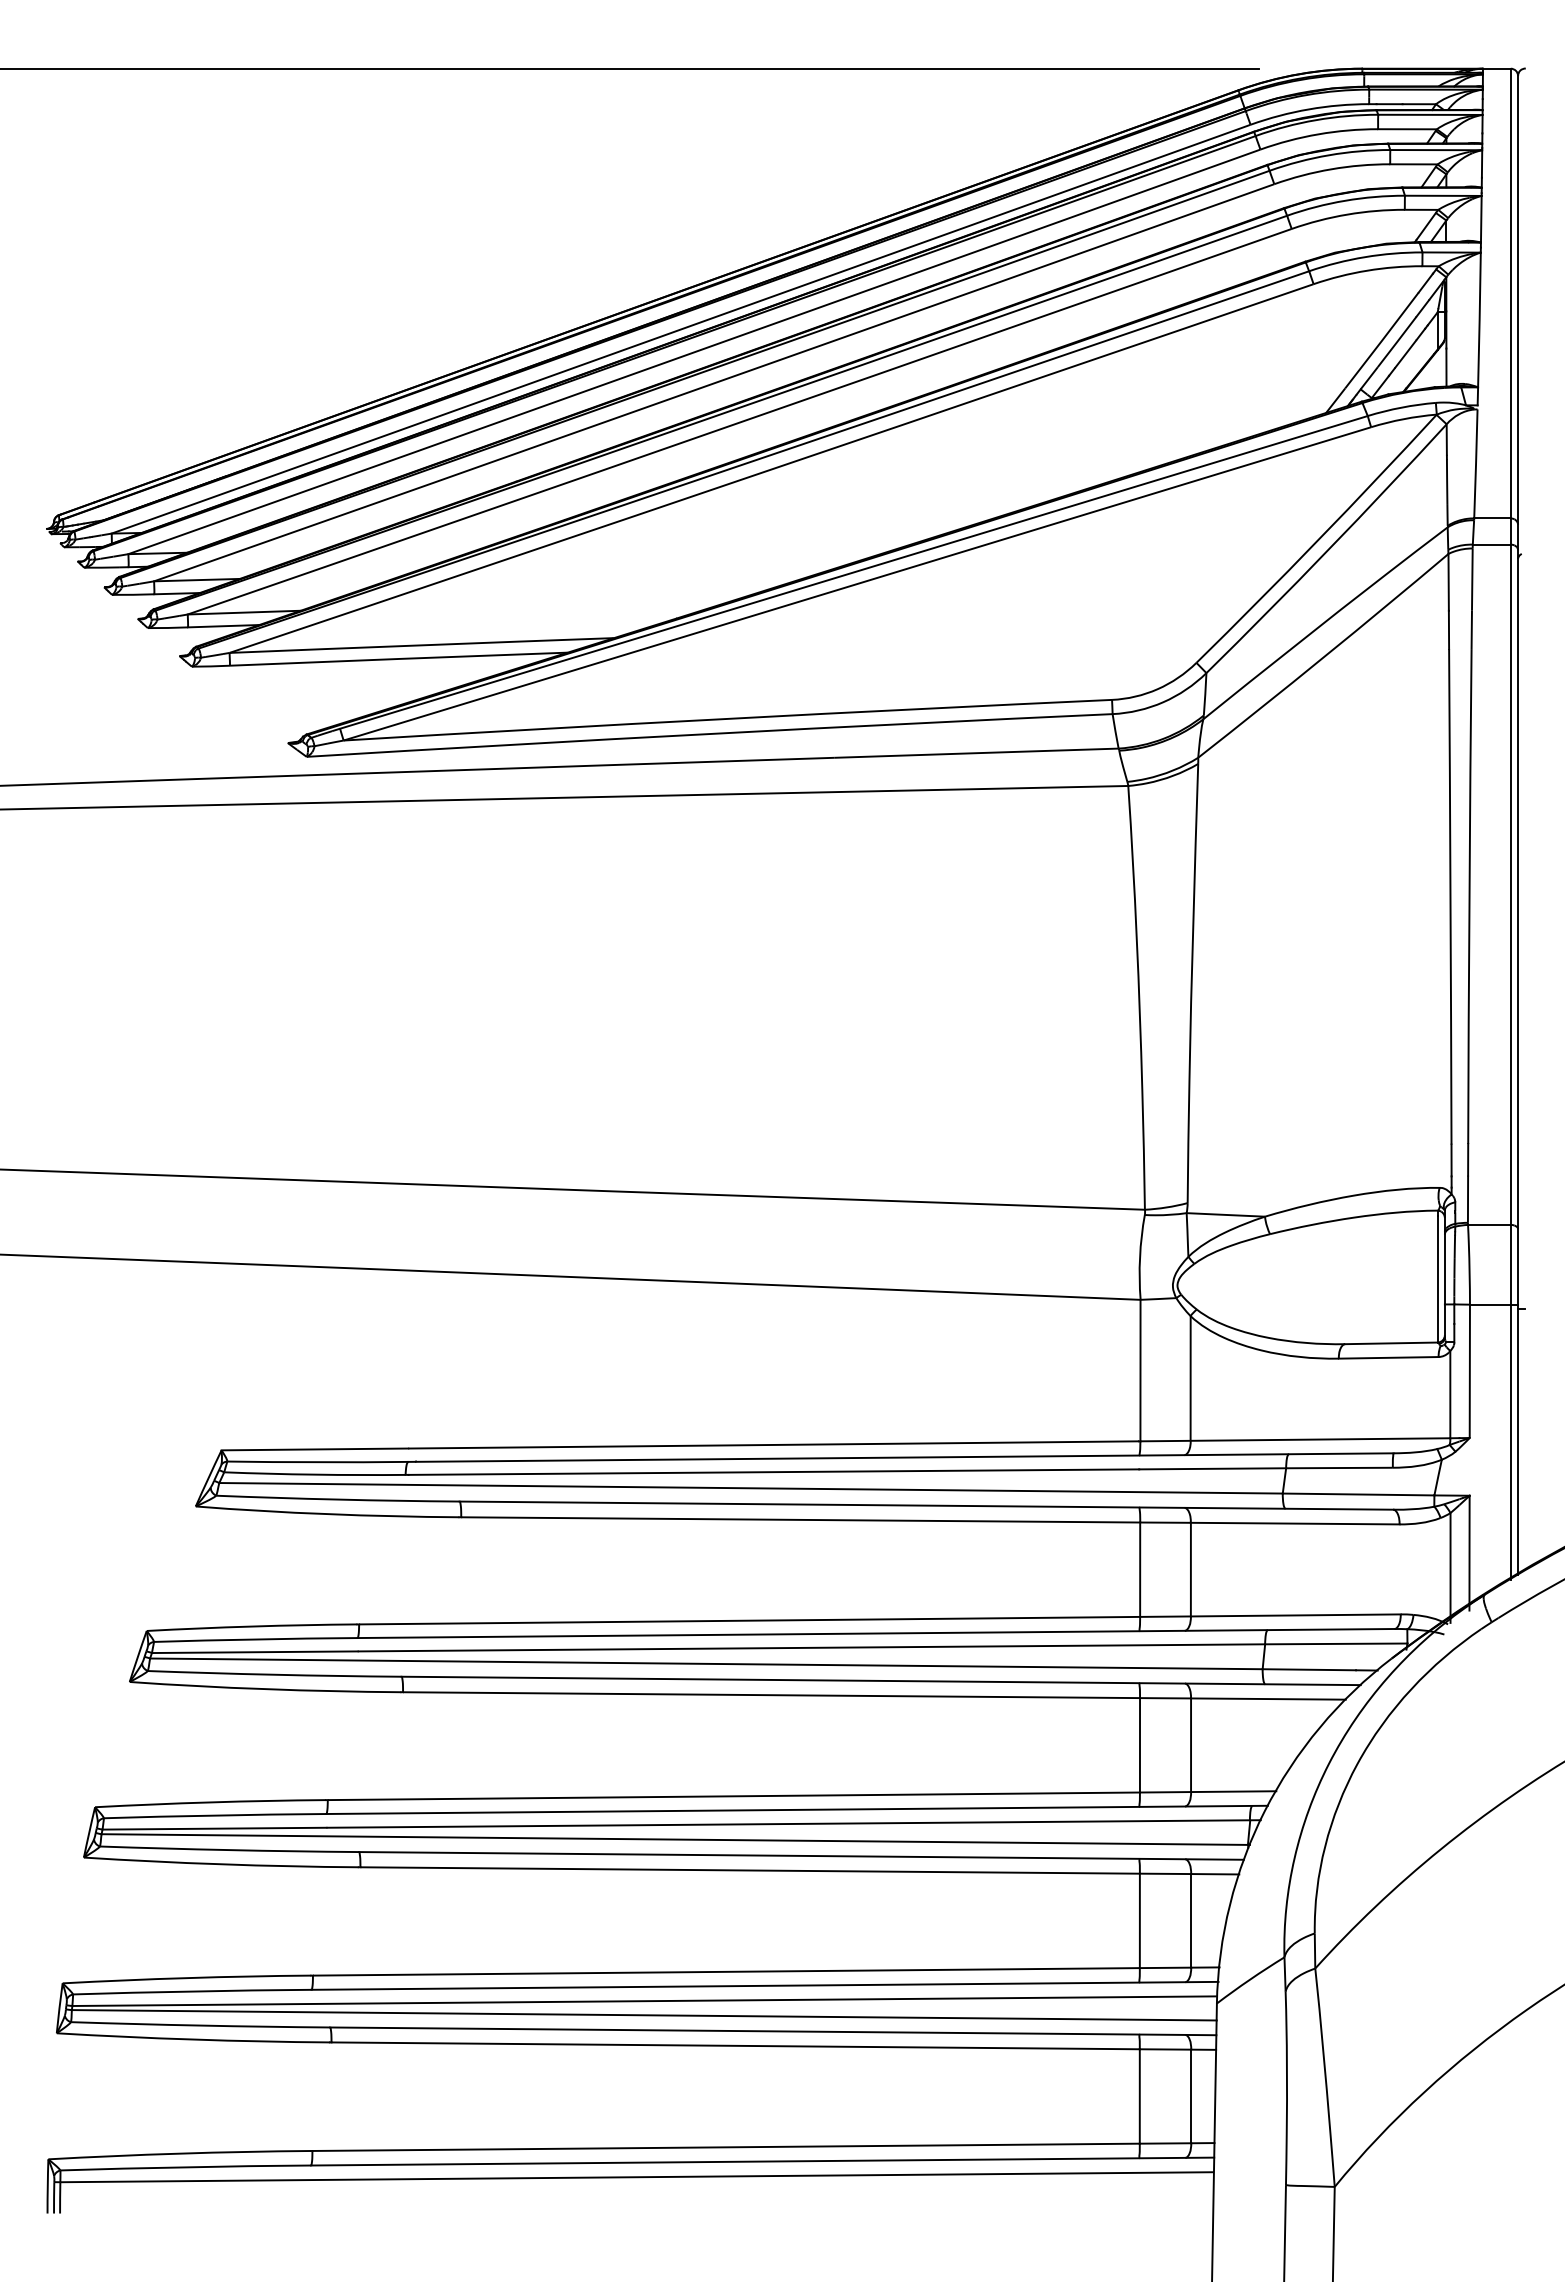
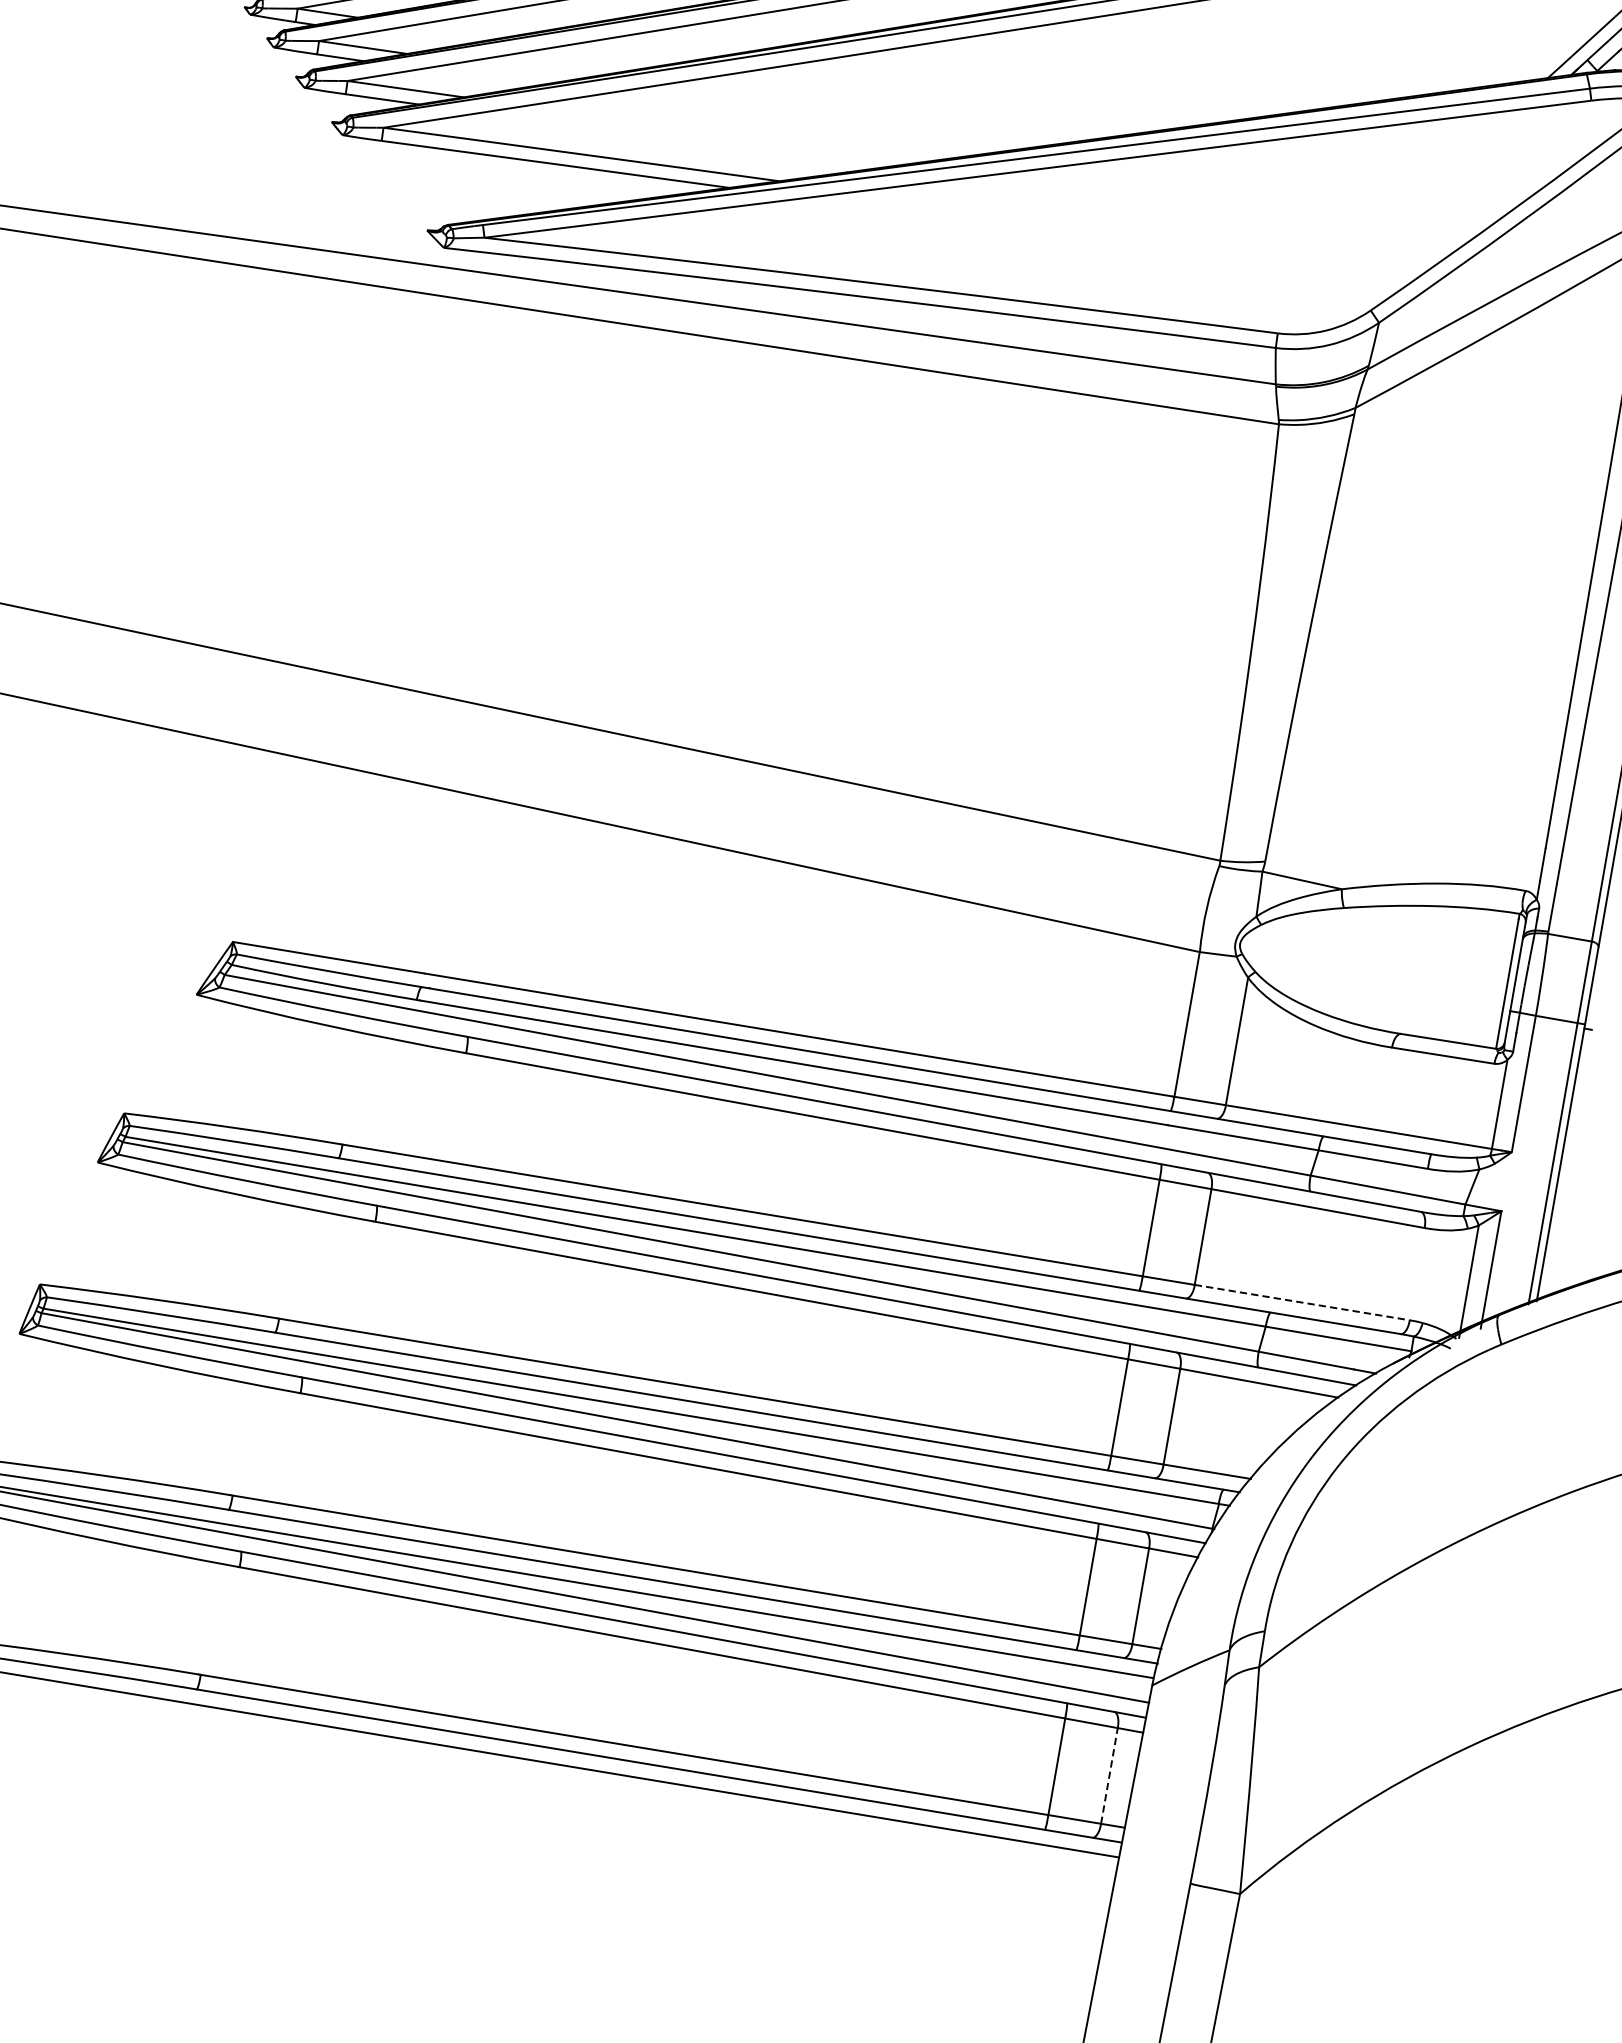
line: (1295, 1615) -> (1301, 1302), solid -> dashed
line: (1191, 2096) -> (1109, 1776), solid -> dashed

